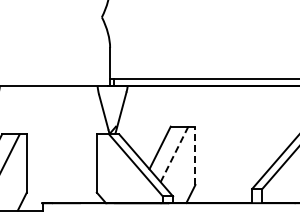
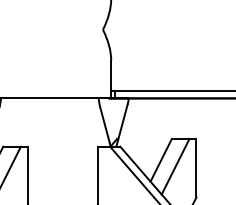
line: (174, 154) -> (175, 166), dashed -> solid
line: (195, 155) -> (196, 167), dashed -> solid

